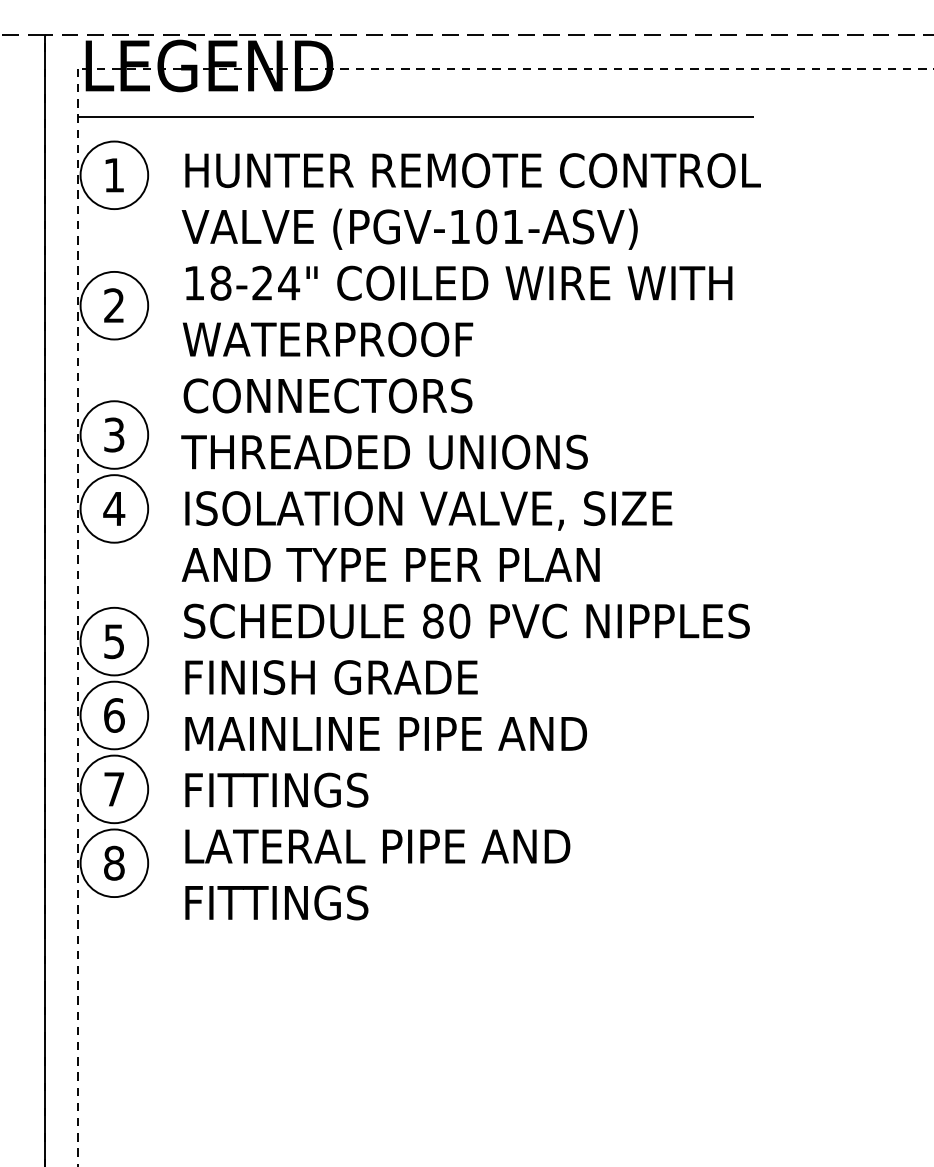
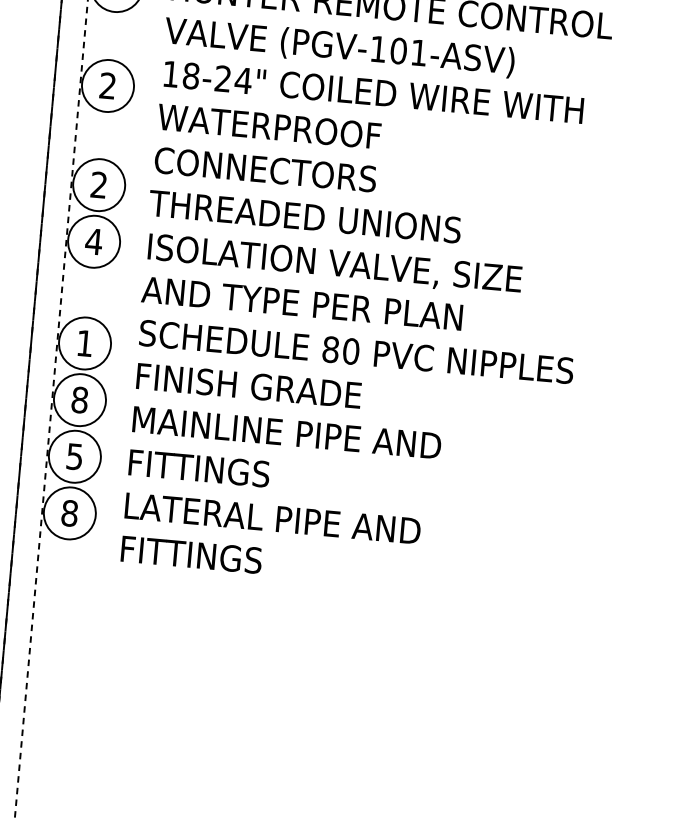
text: (114, 434) -> (99, 184), 3 -> 2
text: (113, 641) -> (84, 343), 5 -> 1
text: (114, 715) -> (80, 400), 6 -> 8
text: (114, 789) -> (74, 456), 7 -> 5

